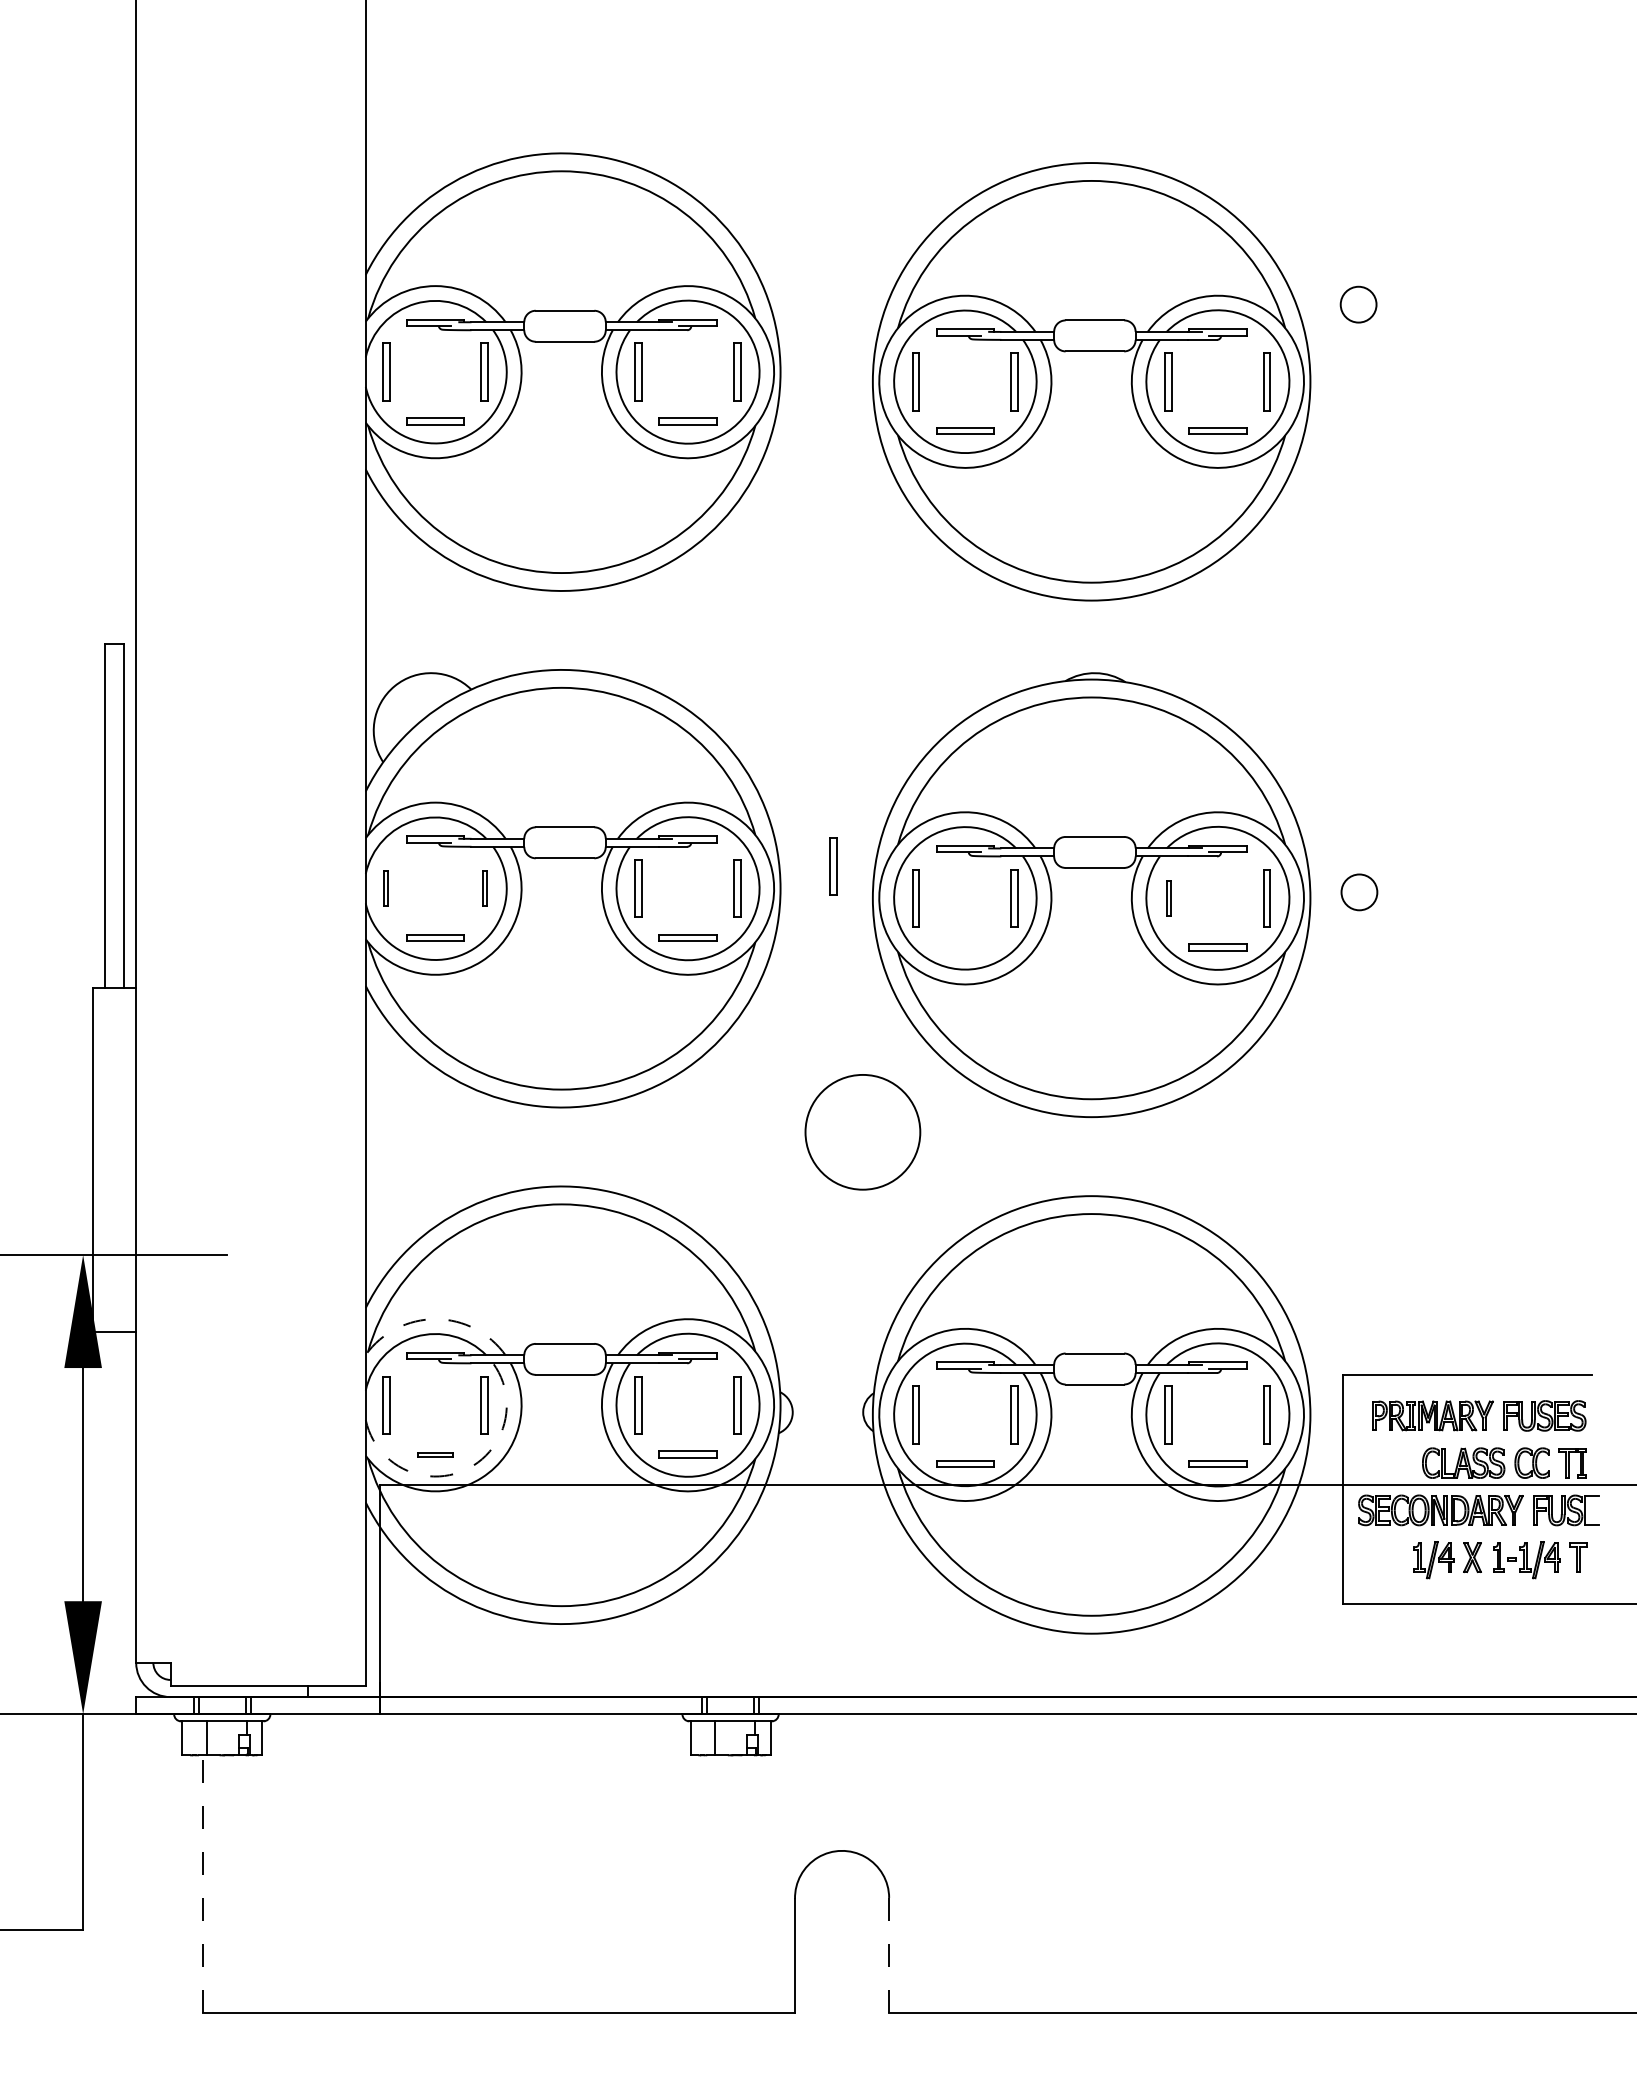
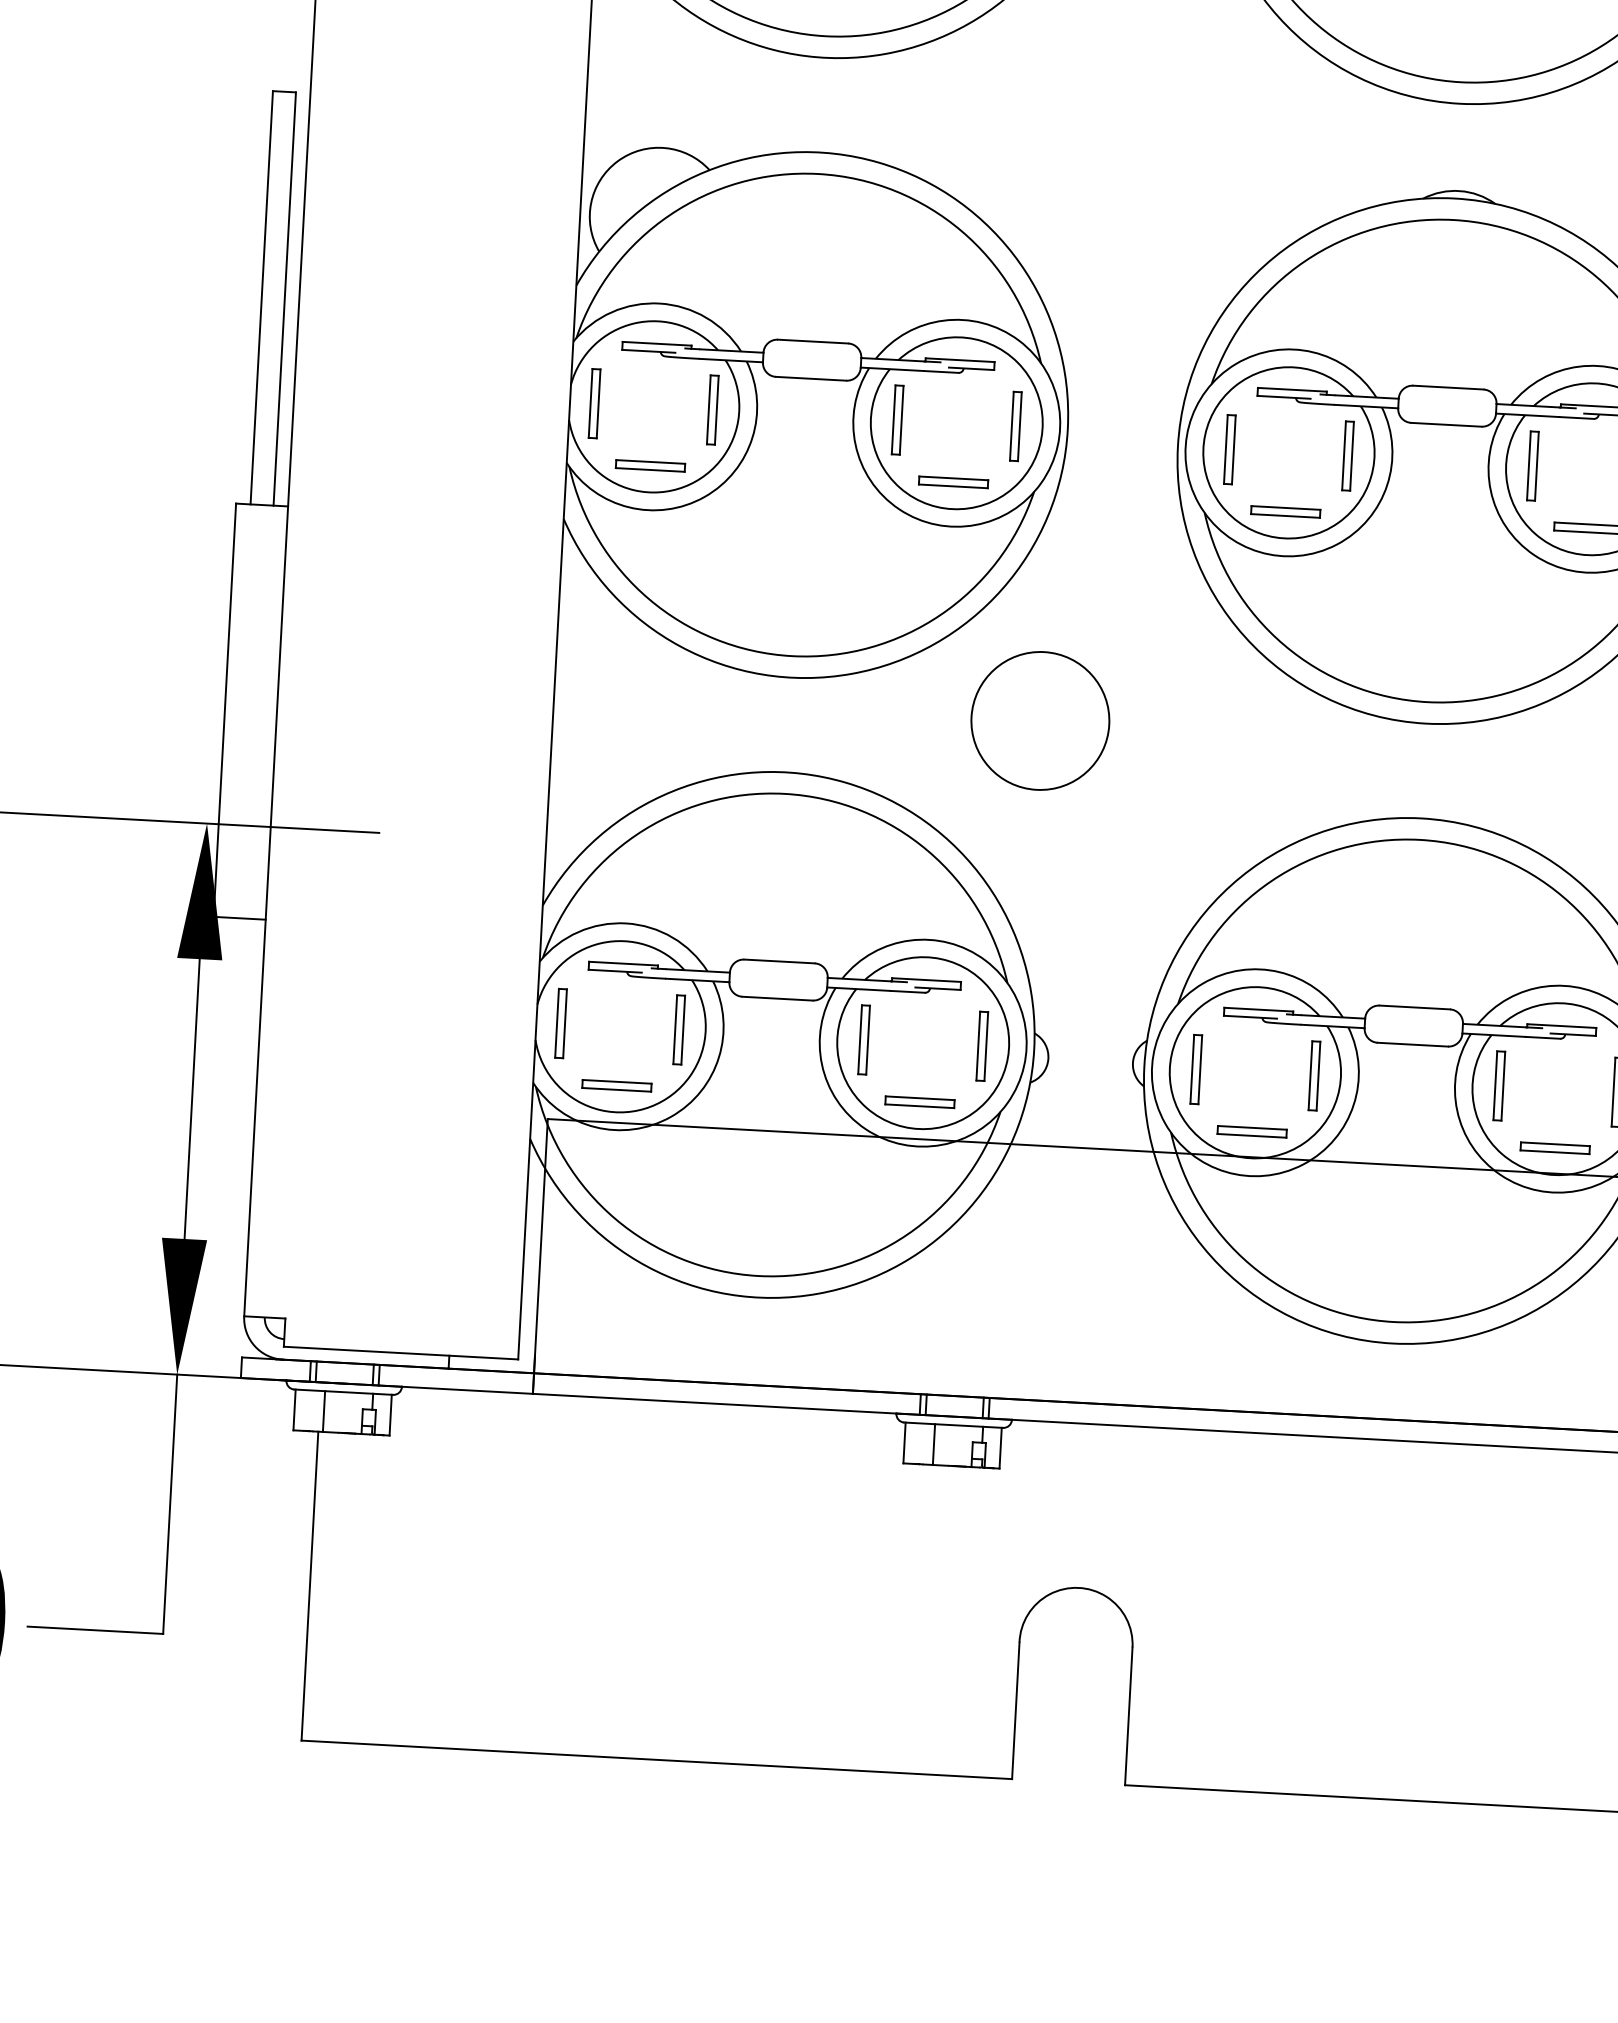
part: (833, 866) -> (1132, 406), removed
part: (386, 888) -> (594, 403), size x1.67
part: (484, 888) -> (712, 409), size x1.67
part: (1168, 898) -> (1532, 466), size x1.67
part: (965, 947) -> (1285, 511), added
circle: (862, 1132) -> (1039, 721), moved
arc: (435, 1319) -> (625, 923), dashed -> solid
part: (435, 1454) -> (616, 1085), size x1.67
arc: (464, 1470) -> (650, 1106), dashed -> solid
line: (202, 1884) -> (309, 1586), dashed -> solid
line: (889, 1955) -> (1129, 1716), dashed -> solid

